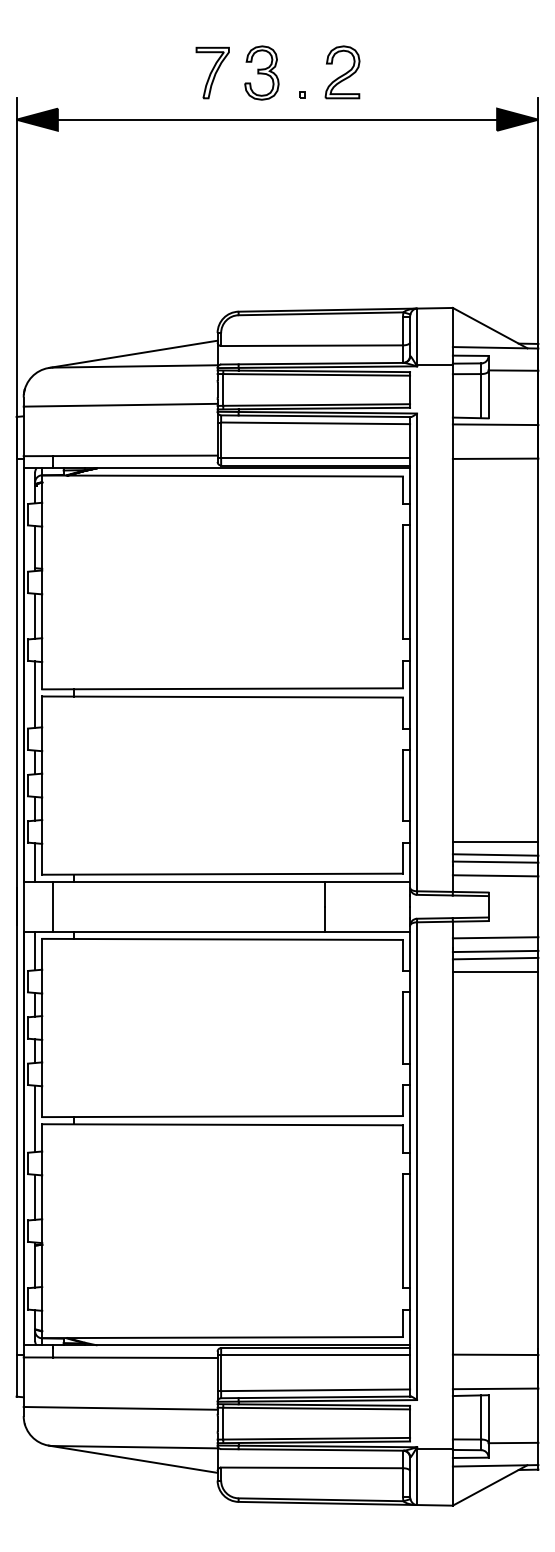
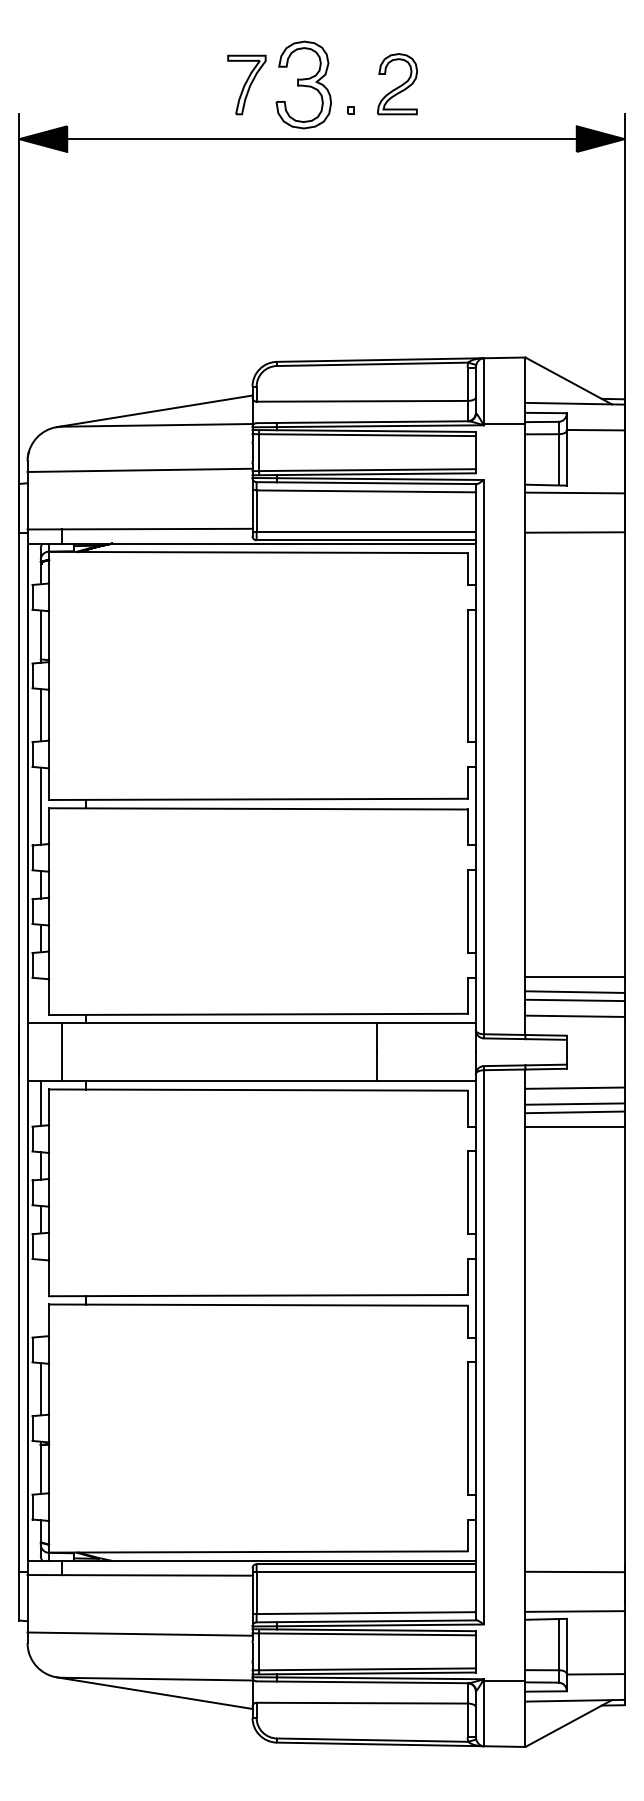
part: (261, 72) -> (303, 84), size x1.4
line: (34, 862) -> (40, 1000), removed
line: (34, 1118) -> (40, 1297), removed

